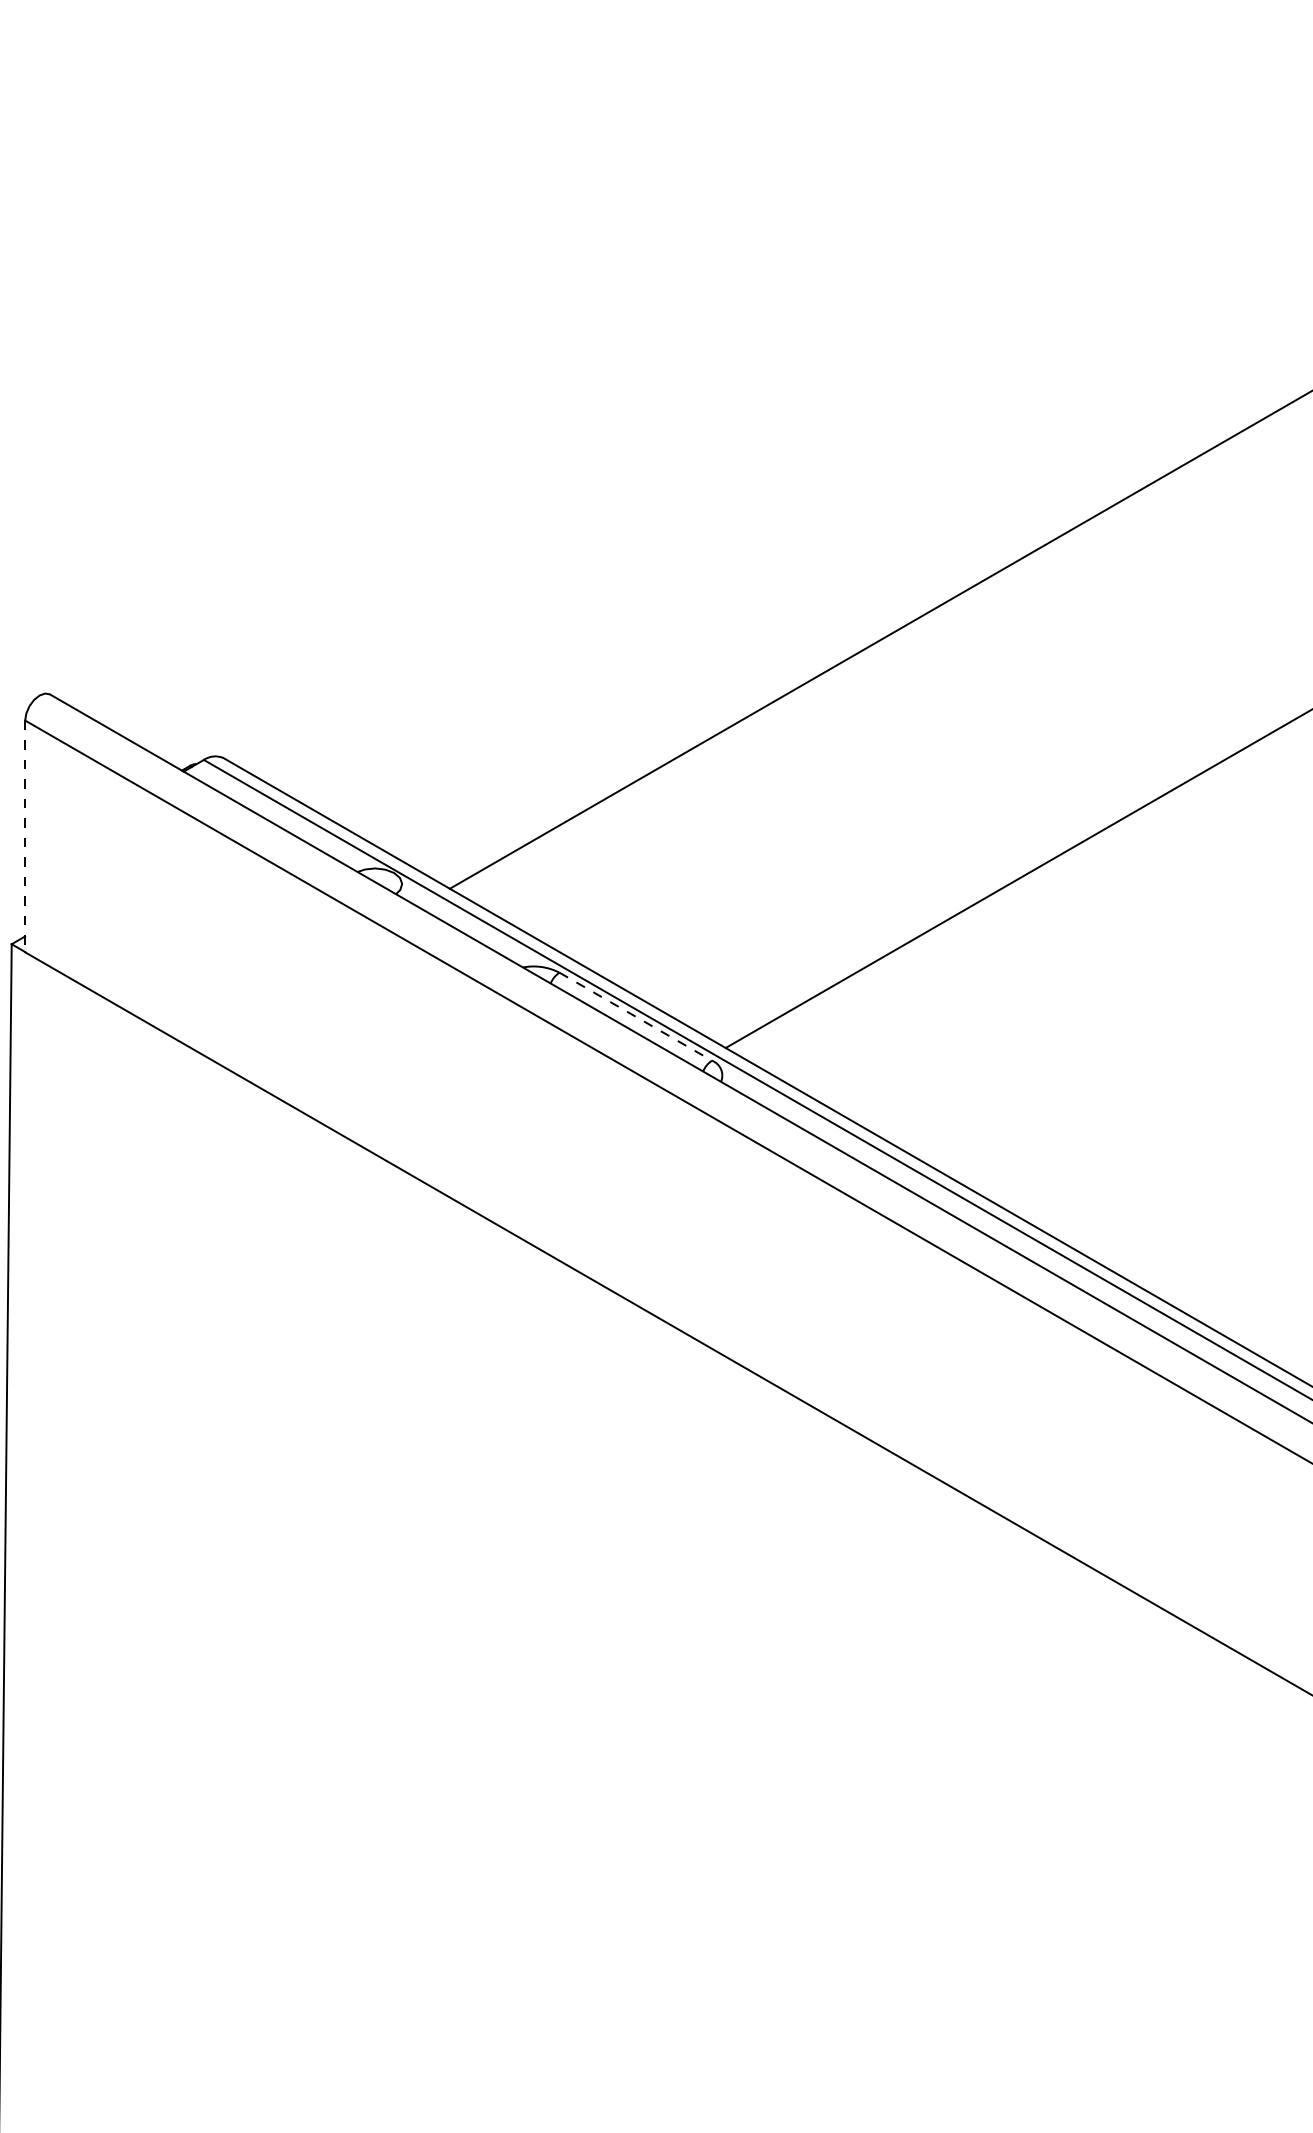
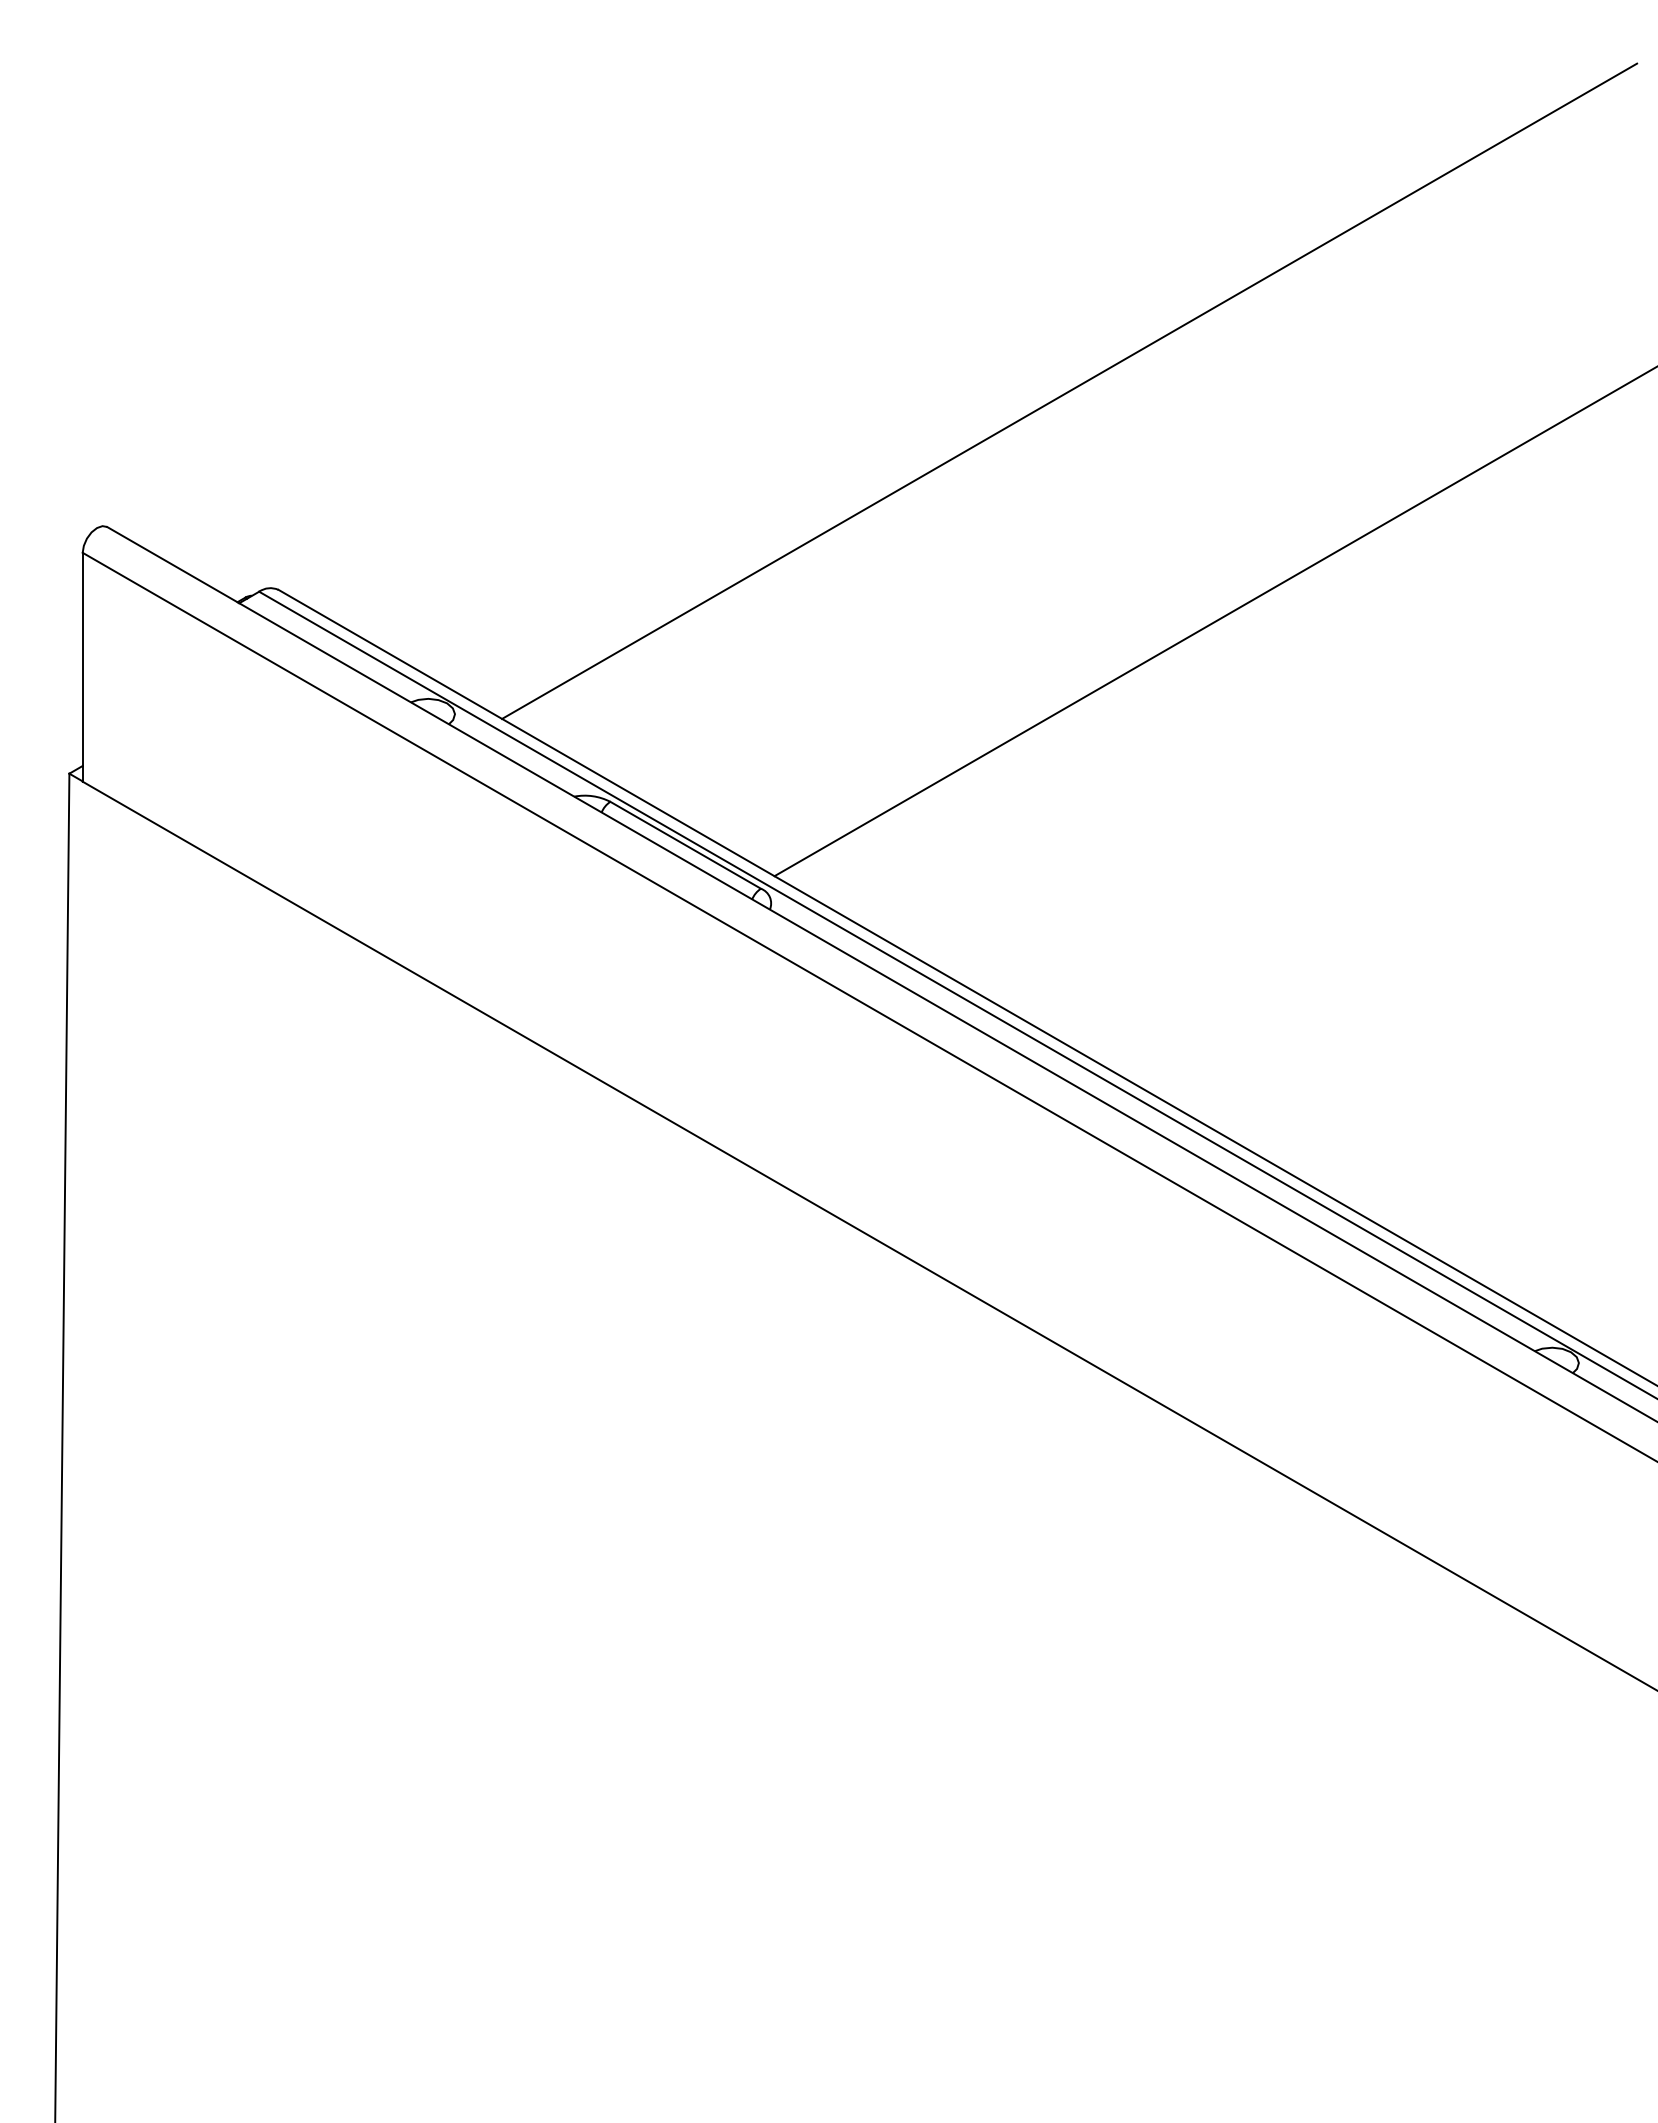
line: (24, 836) -> (82, 667), dashed -> solid
line: (635, 1016) -> (685, 845), dashed -> solid

